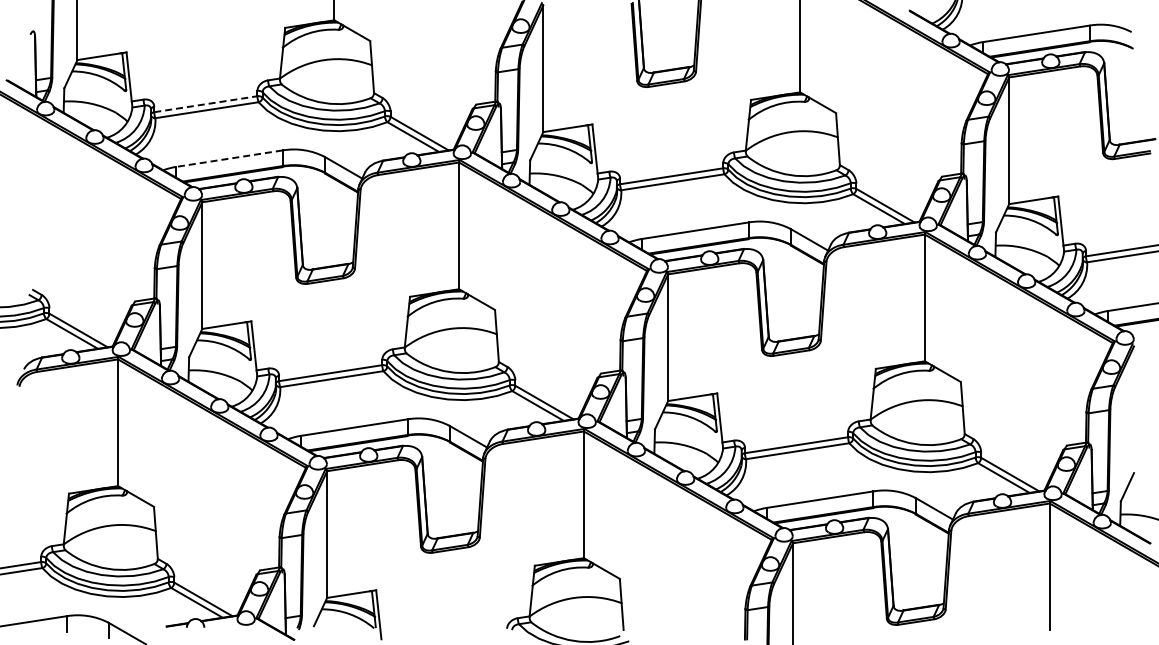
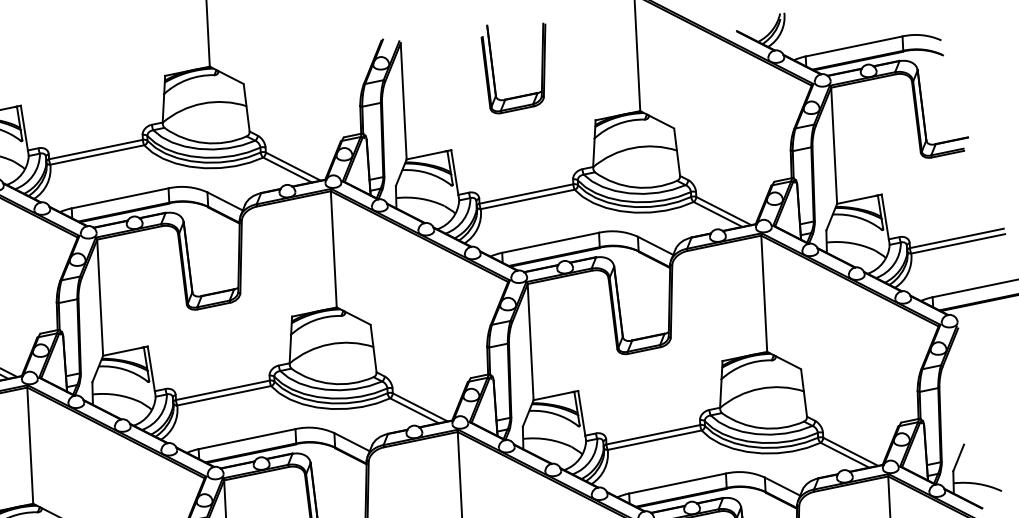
line: (206, 104) -> (96, 149), dashed -> solid
line: (229, 158) -> (120, 198), dashed -> solid

